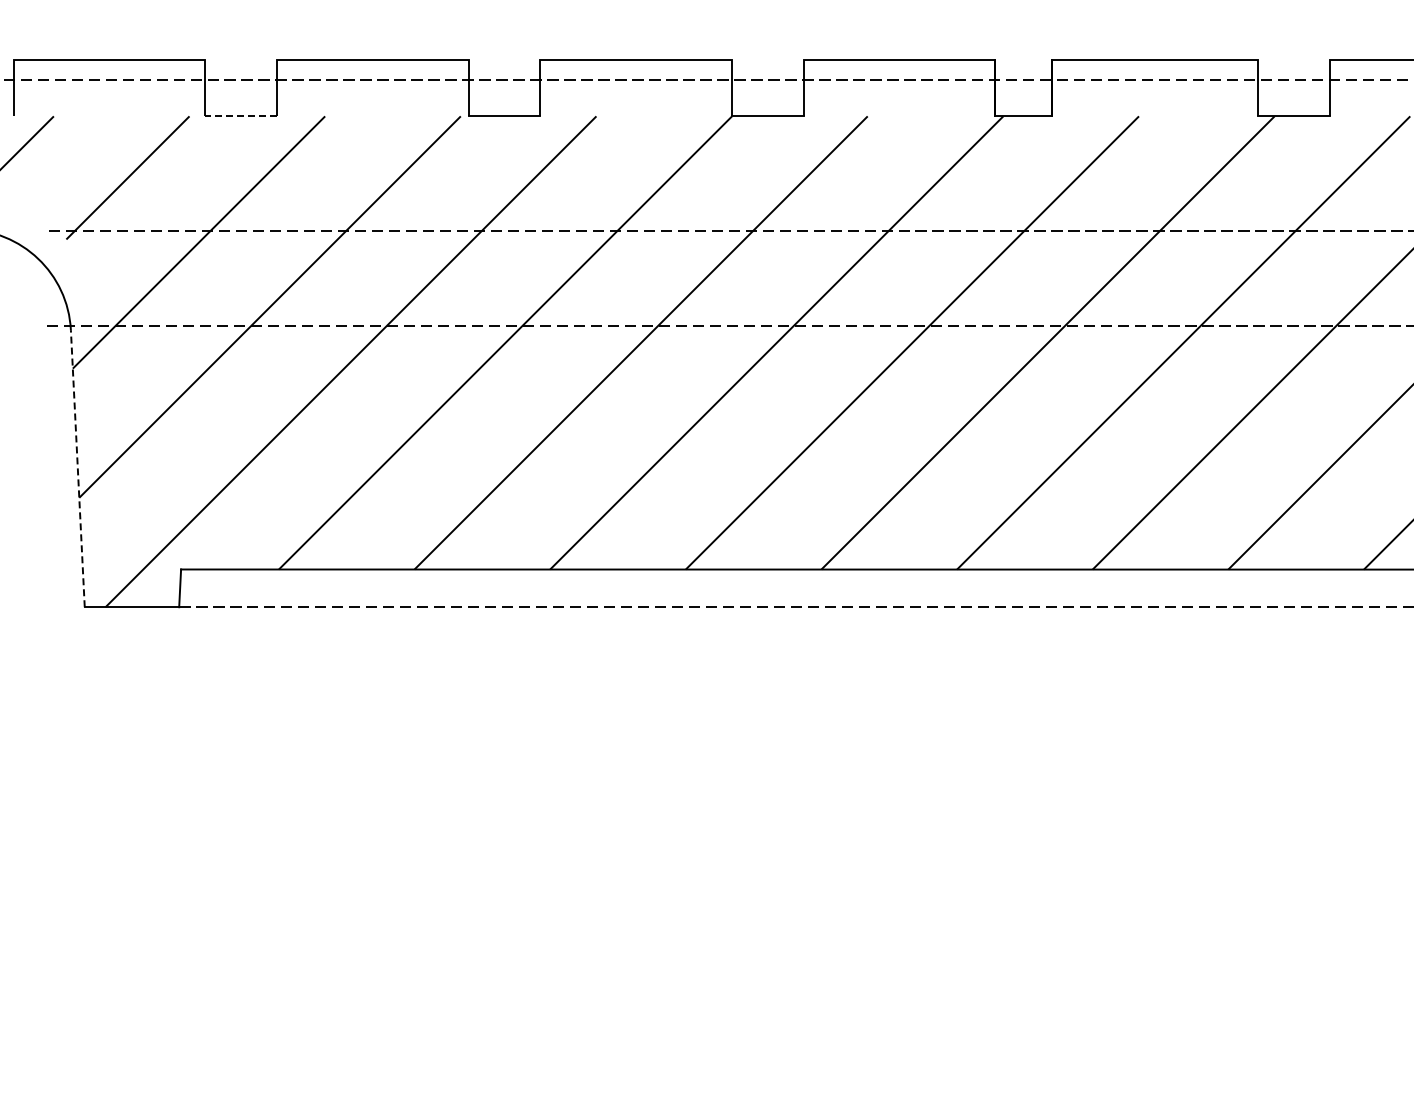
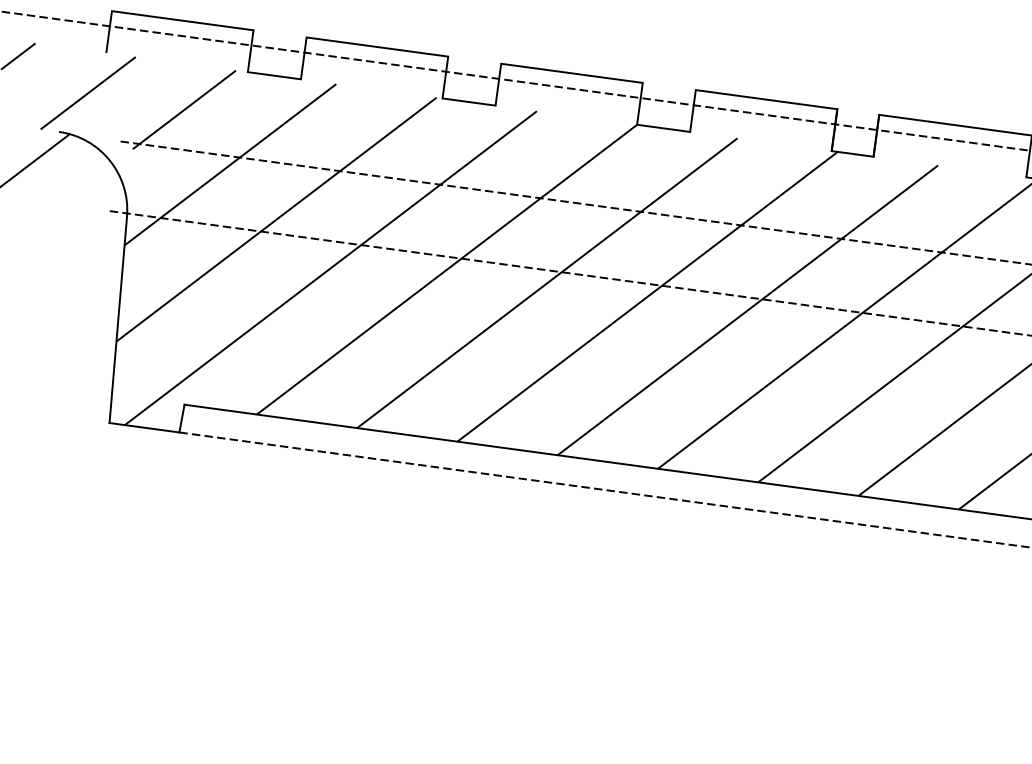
line: (241, 116) -> (274, 75), dashed -> solid
line: (77, 468) -> (118, 319), dashed -> solid

